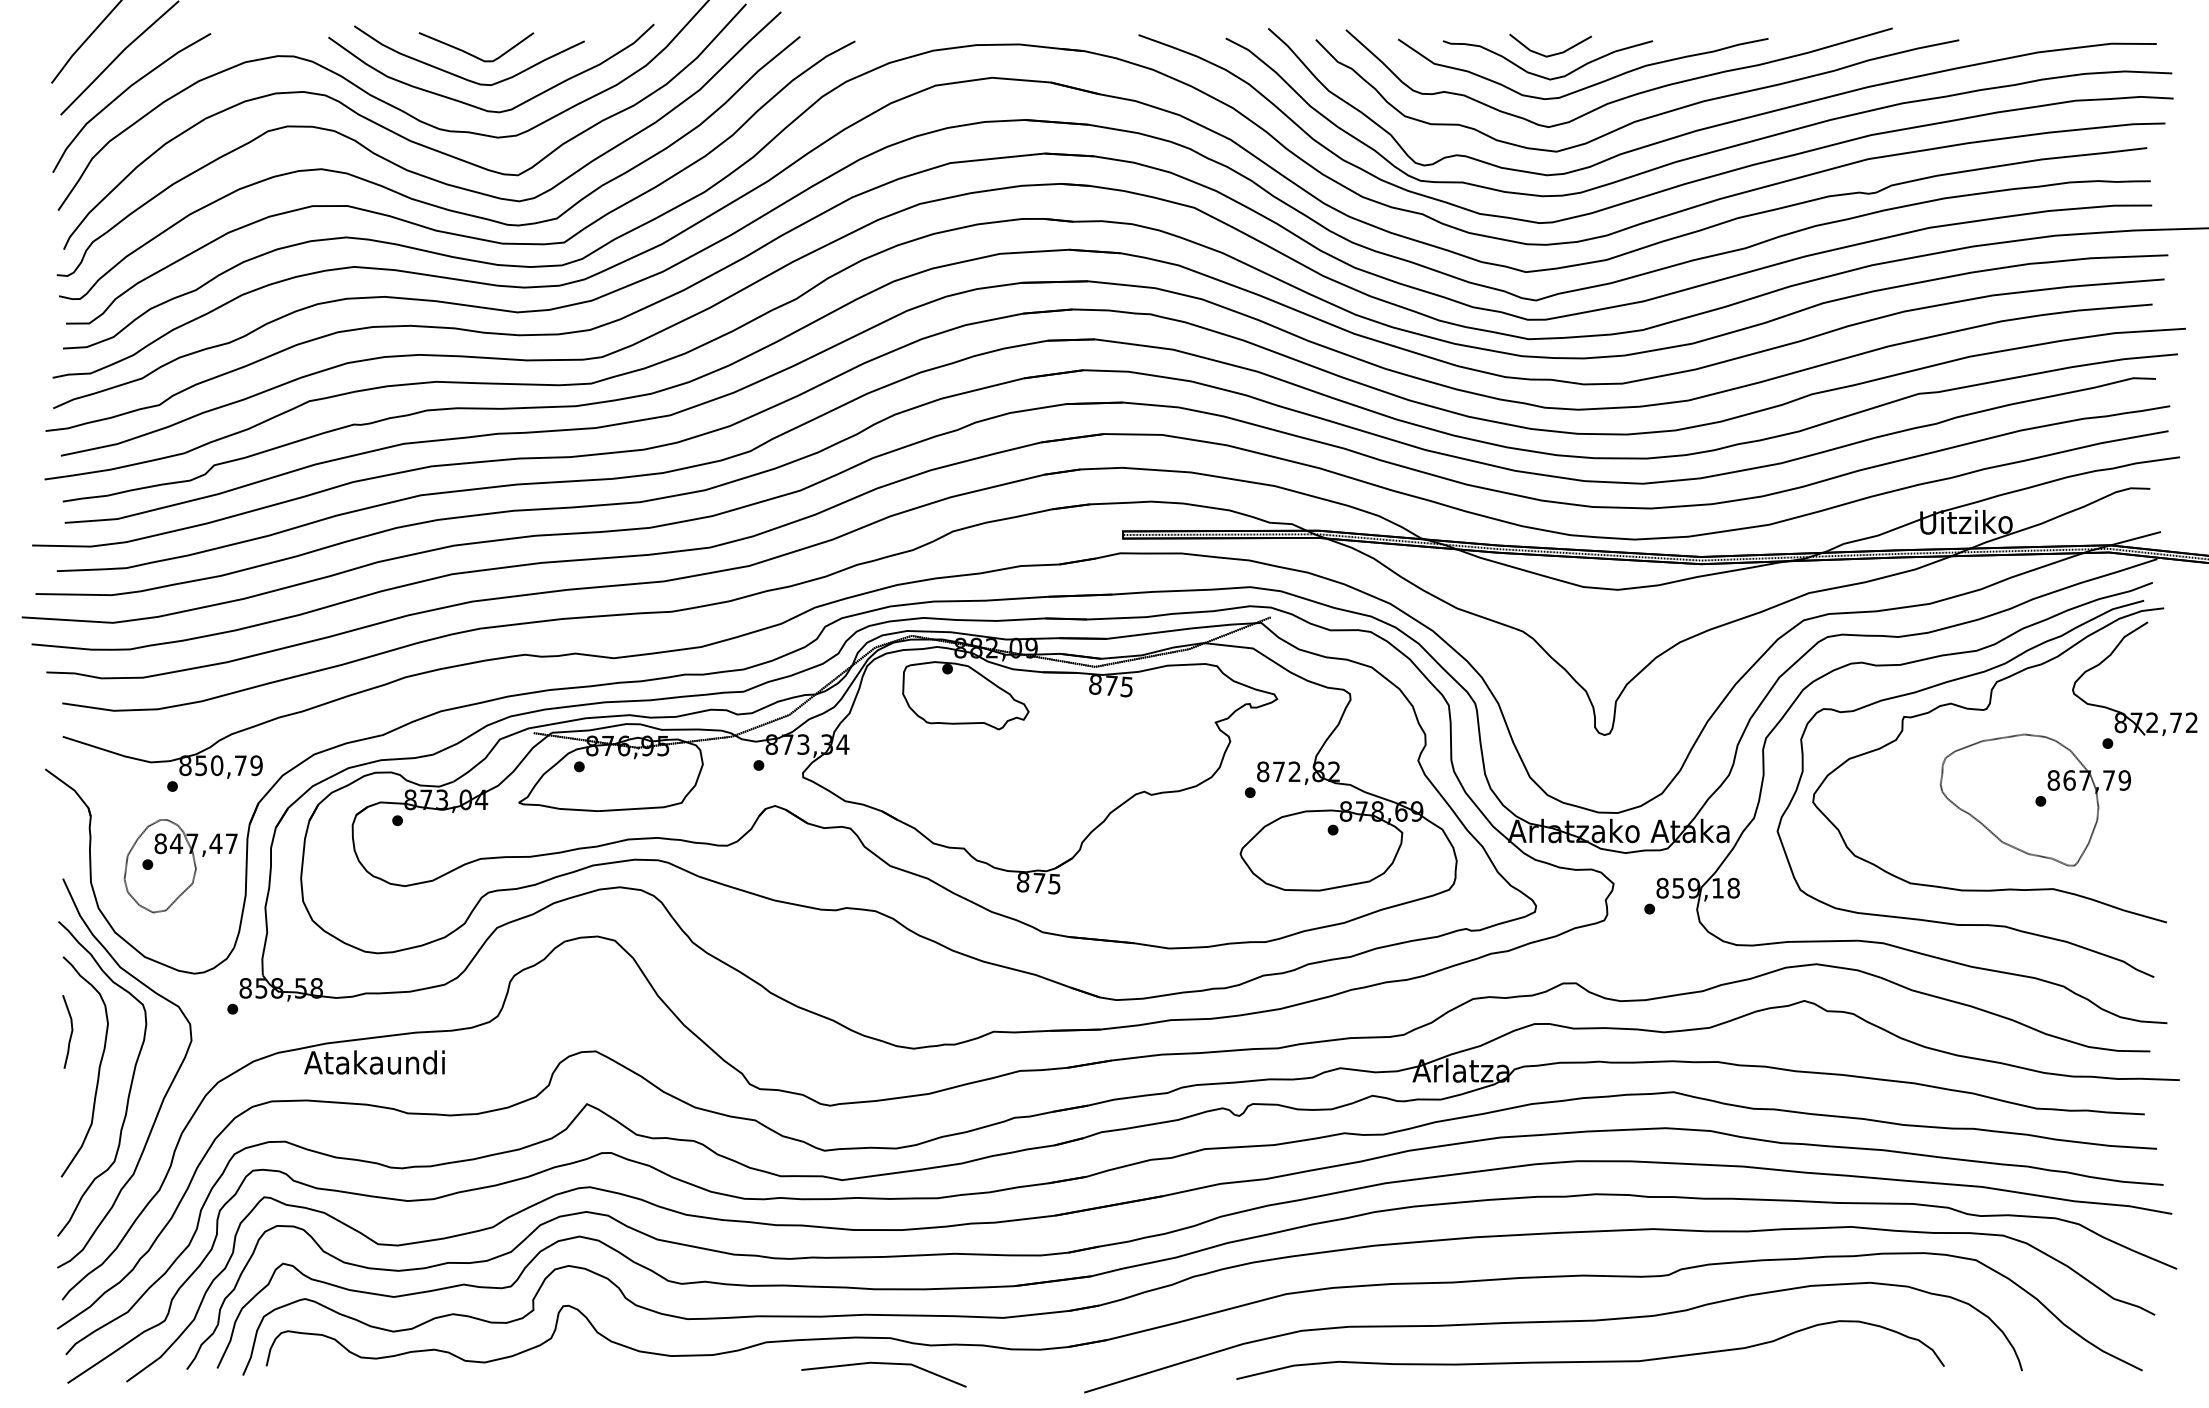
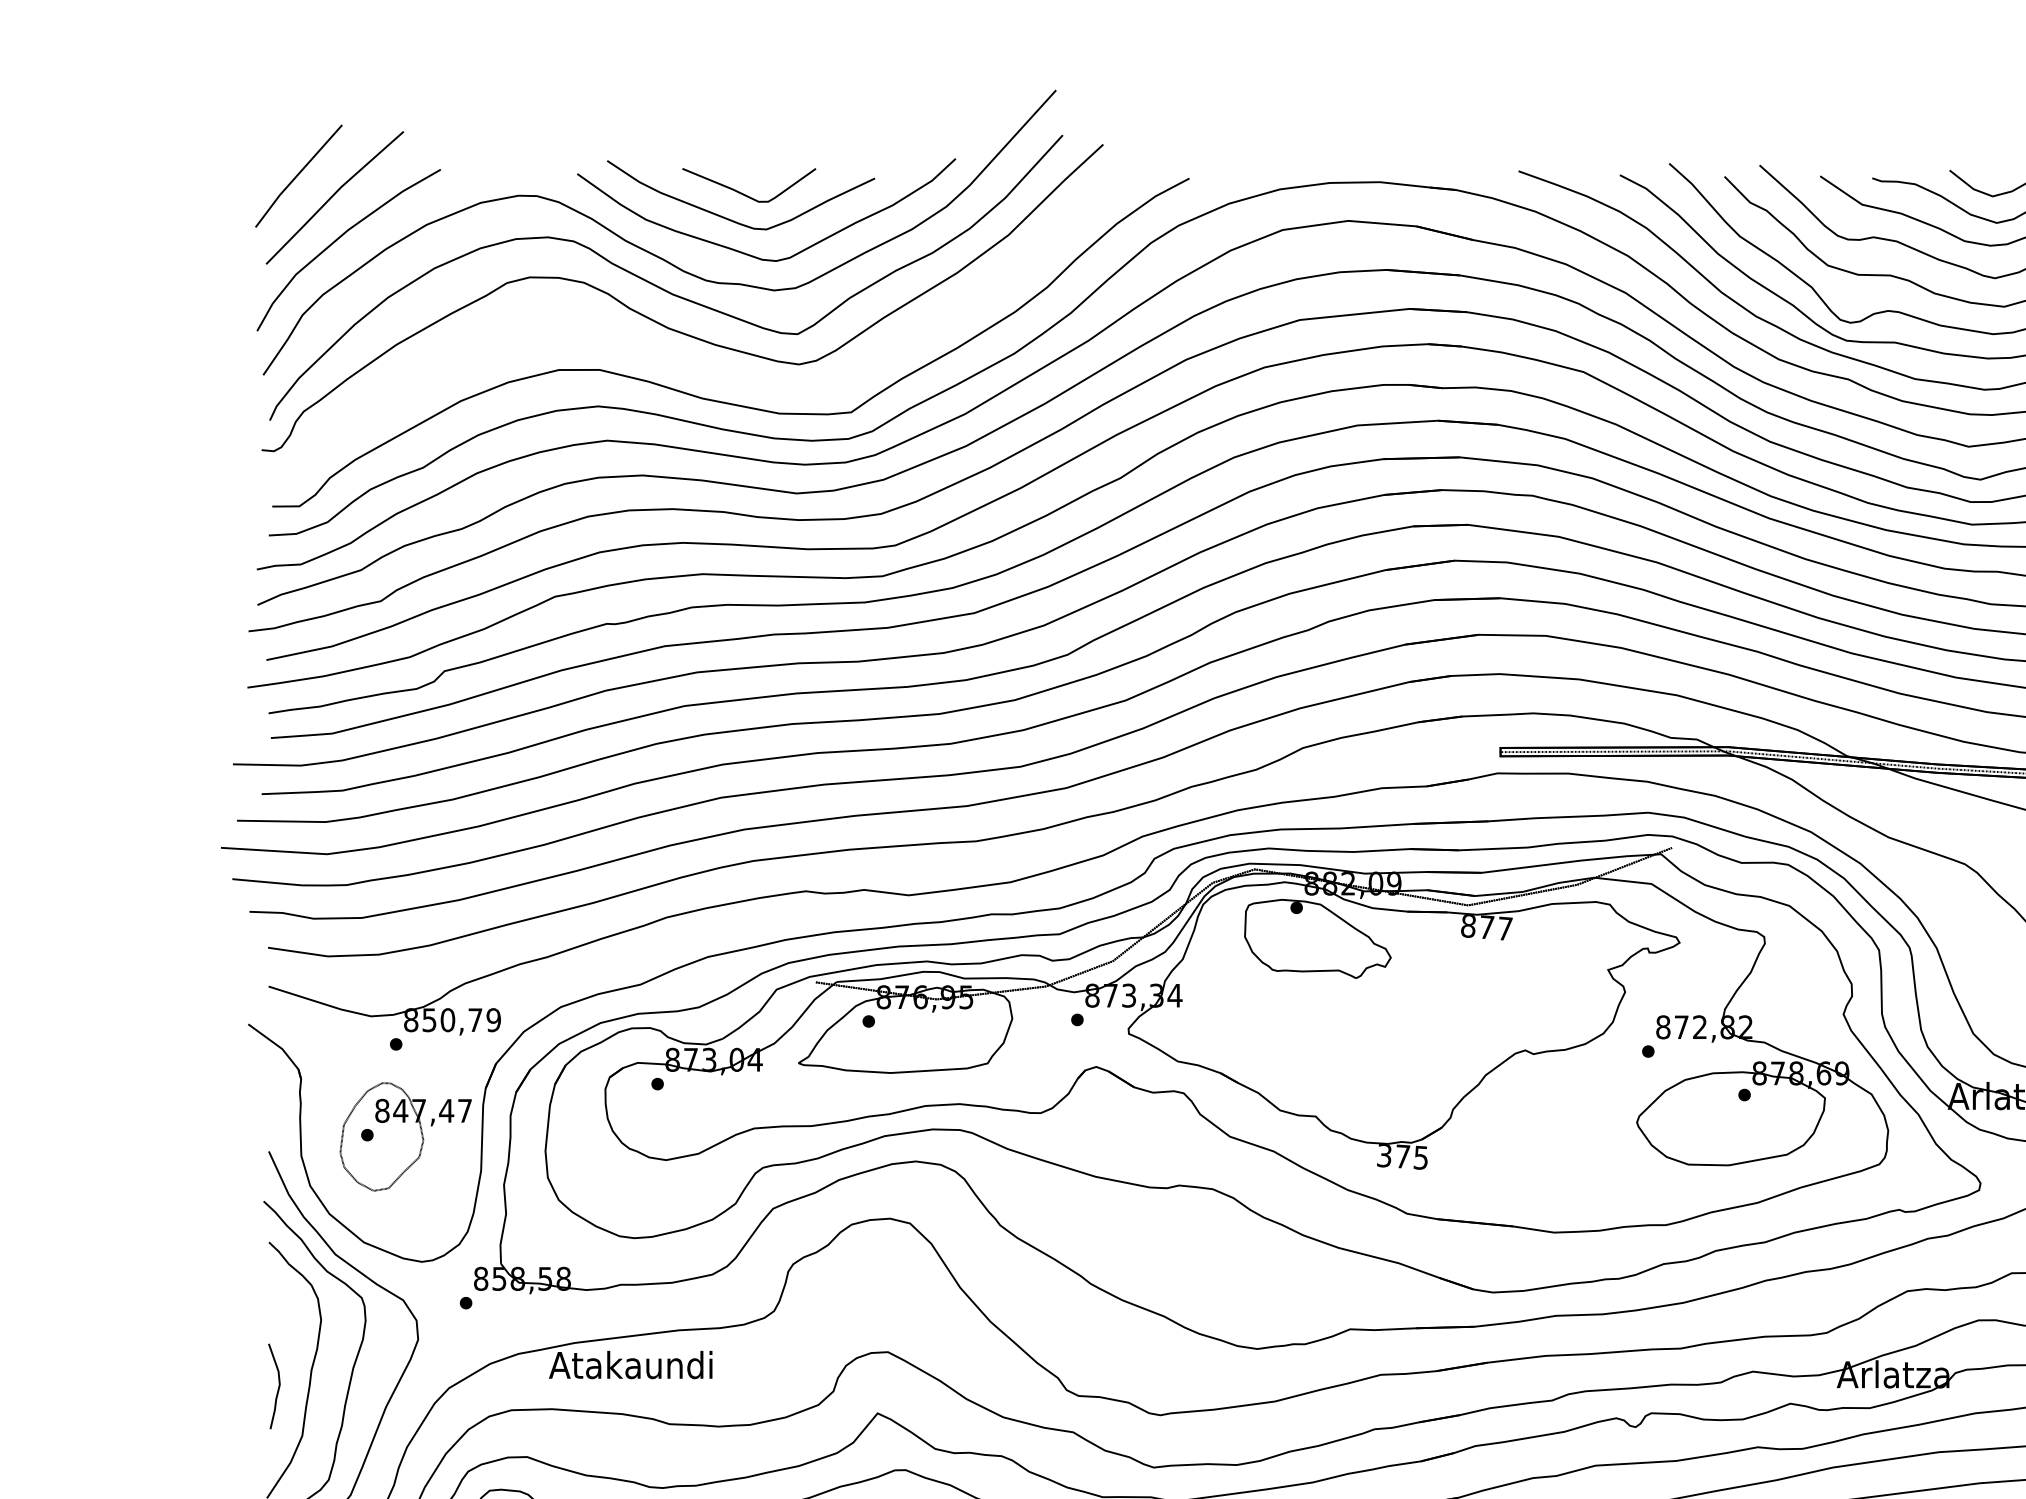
curve: (421, 200) -> (685, 363), removed
text: (1126, 686) -> (1504, 928), 875 -> 877
text: (1022, 882) -> (1383, 1155), 875 -> 375
curve: (70, 1033) -> (277, 1388), moved

